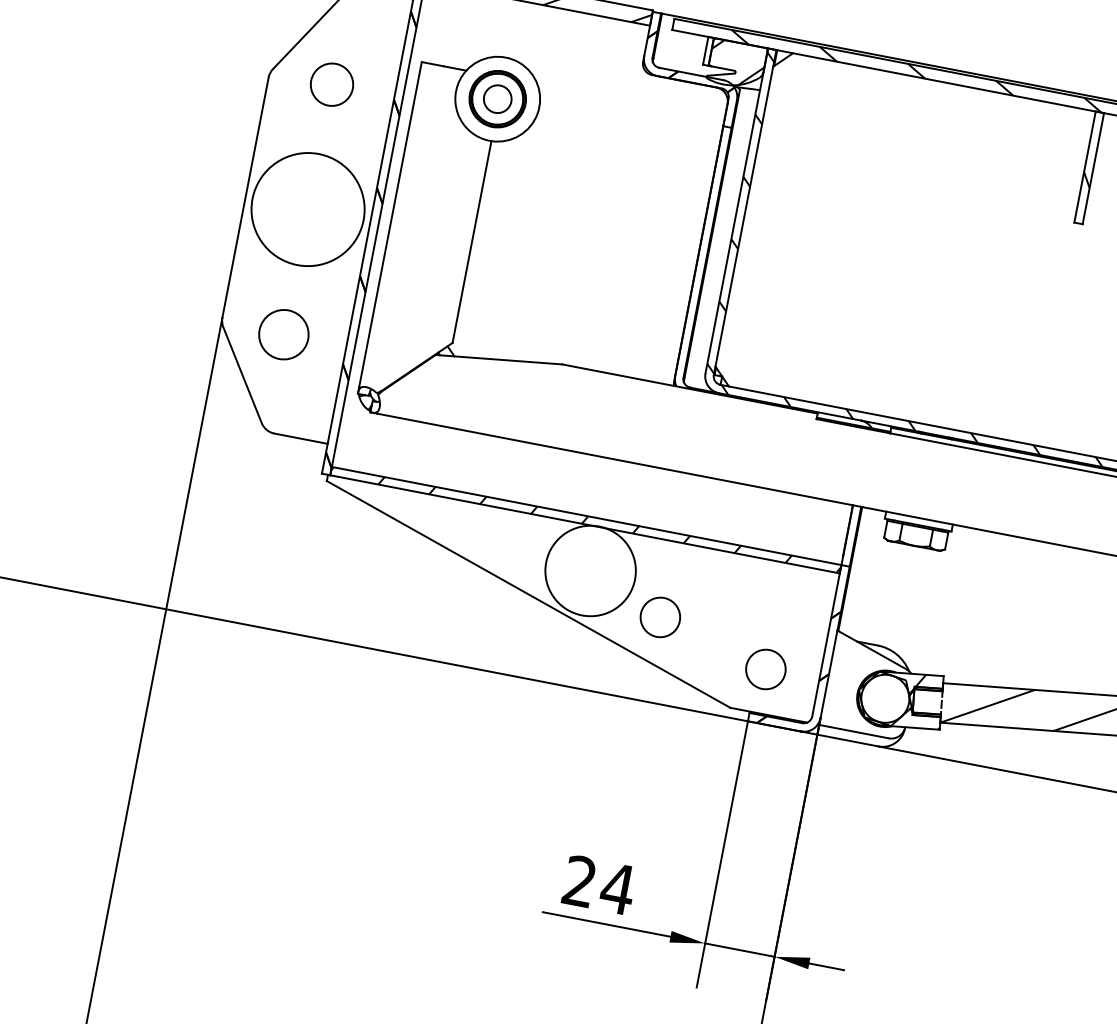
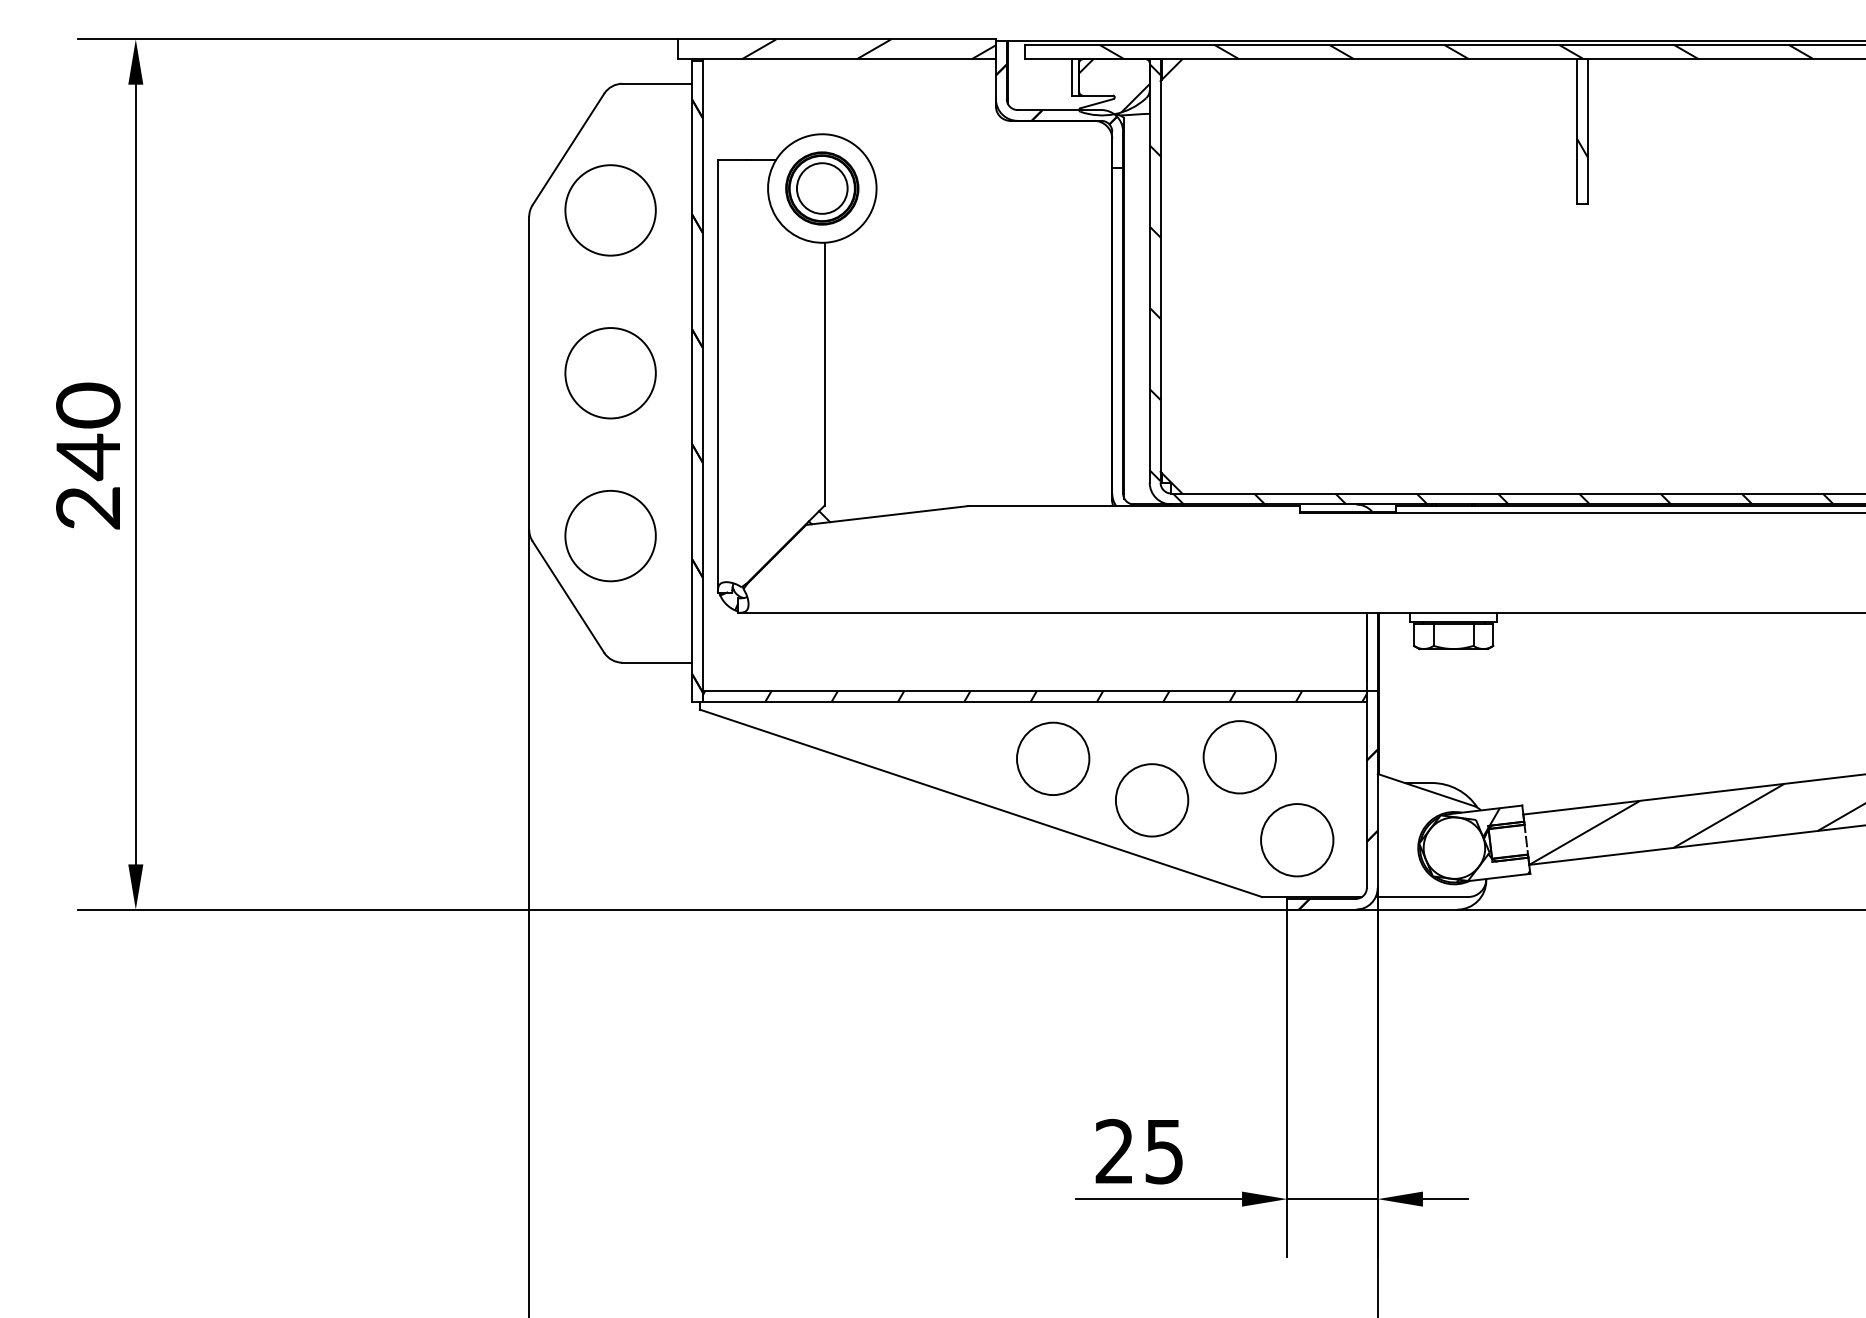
circle: (331, 84) -> (610, 210), size x1.67
circle: (497, 99) -> (821, 188), size x1.43
circle: (307, 209) -> (610, 373), size x0.62
circle: (283, 334) -> (610, 536), size x1.43
circle: (590, 570) -> (1053, 758), size x0.62
circle: (733, 597) -> (1239, 757), added
circle: (659, 617) -> (1151, 800), size x1.43
circle: (766, 669) -> (1297, 840), size x1.43
text: (617, 889) -> (1164, 1152), 24 -> 25

